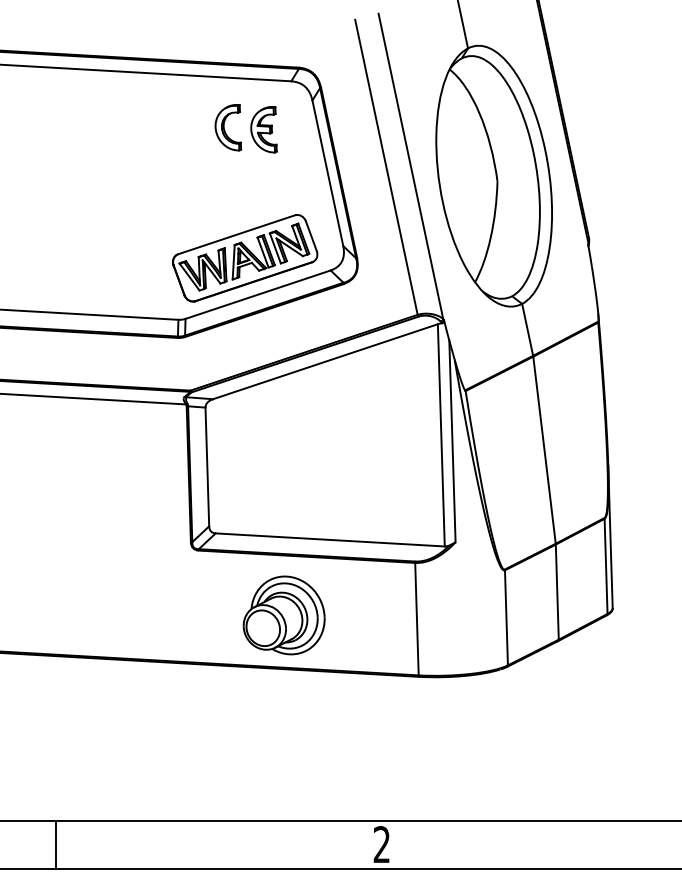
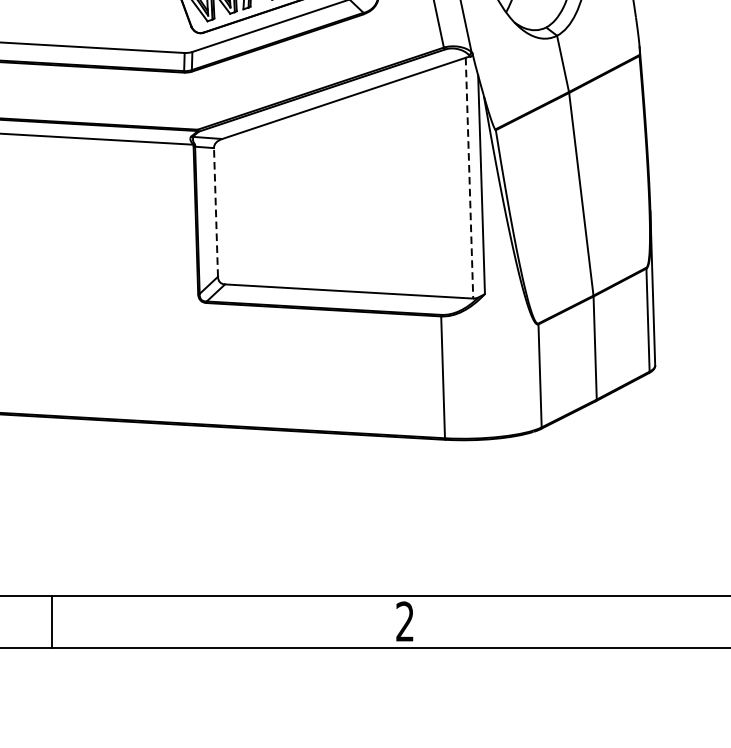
line: (441, 435) -> (469, 178), solid -> dashed
line: (207, 466) -> (216, 211), solid -> dashed
part: (283, 615) -> (298, 373), removed

